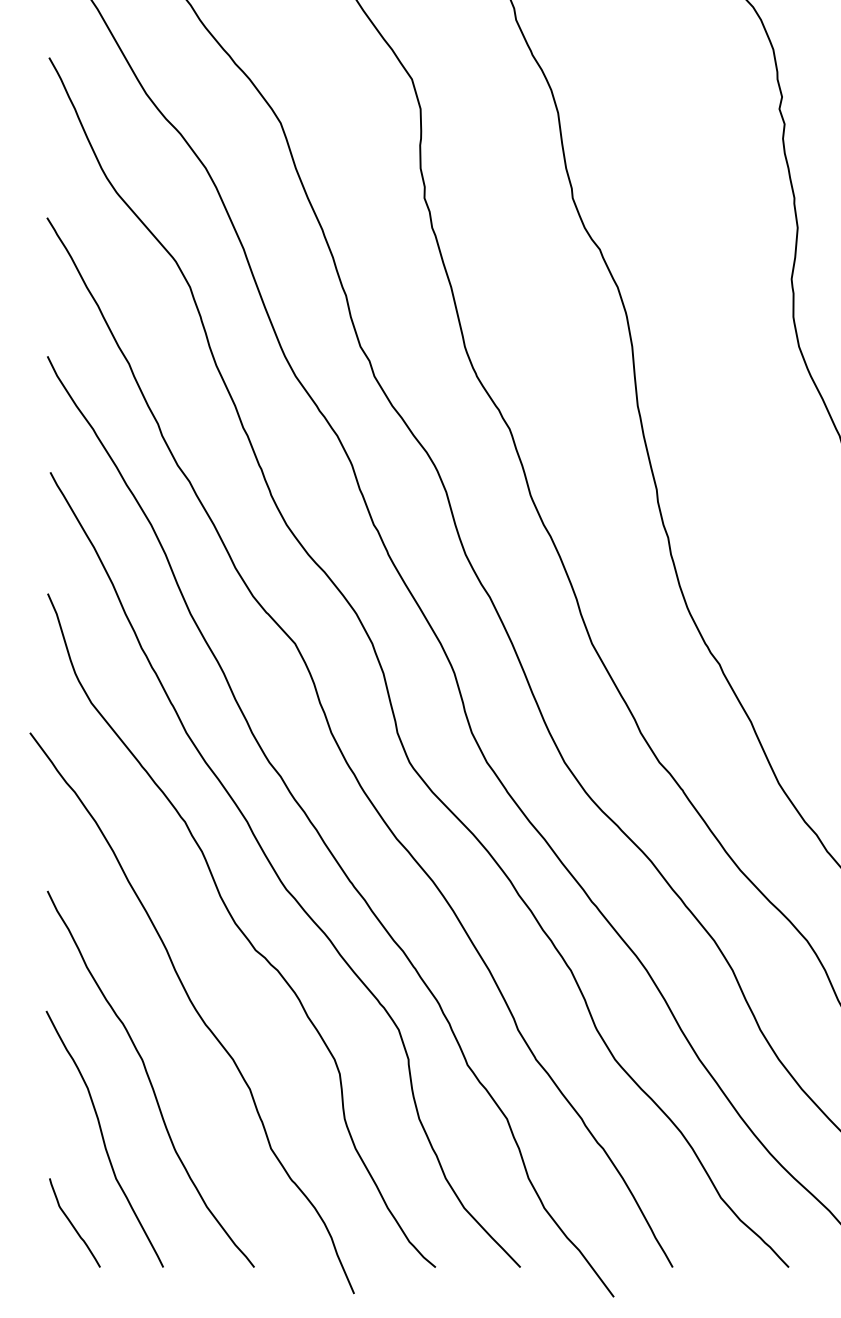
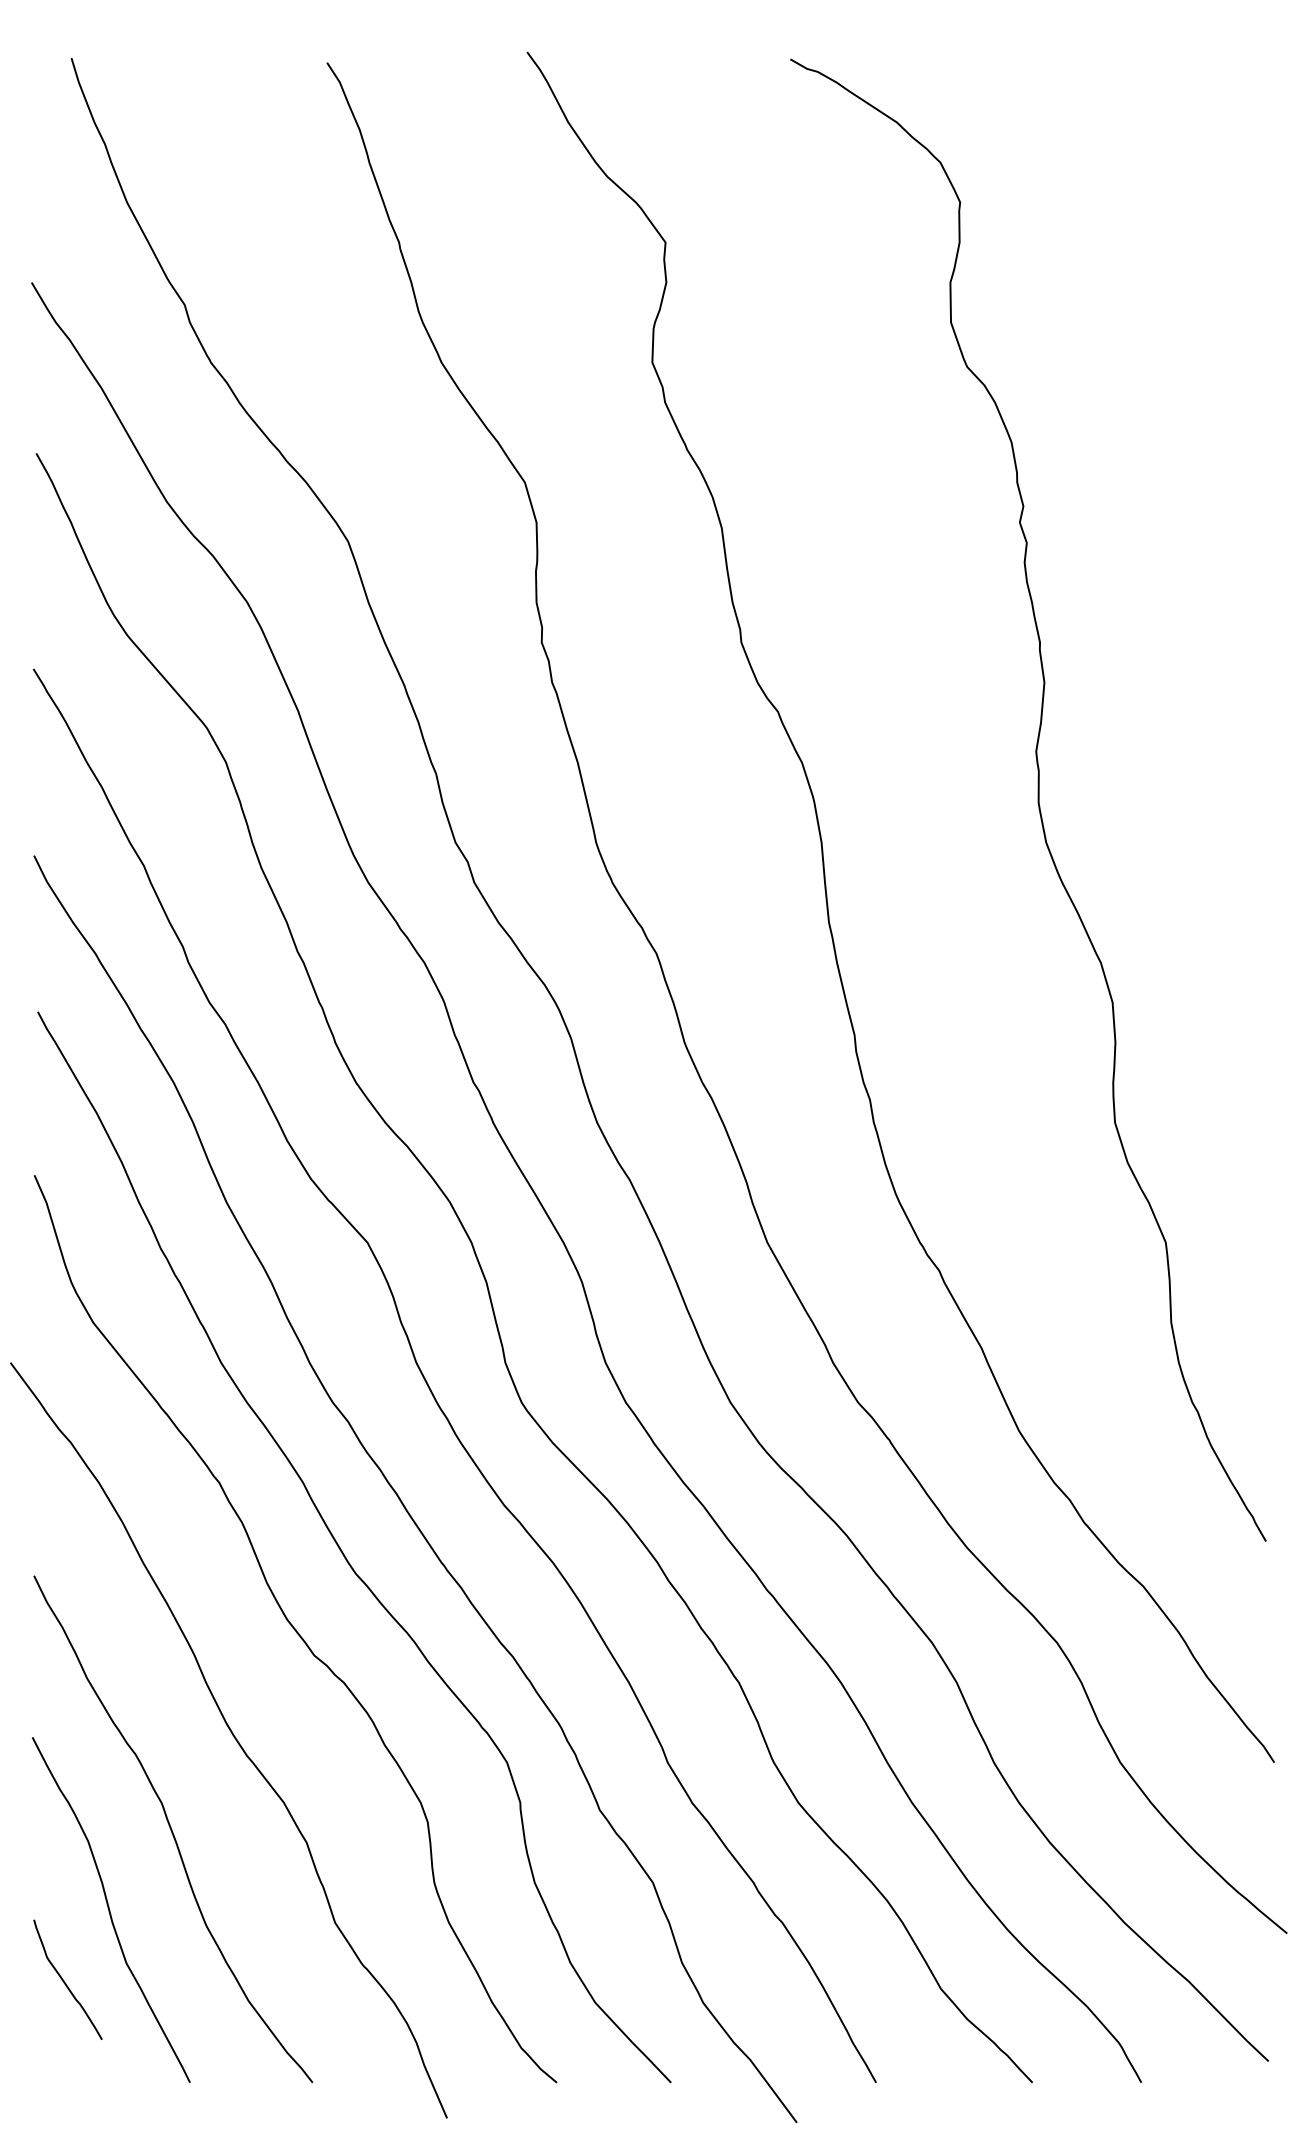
curve: (72, 1223) -> (64, 1980), moved

